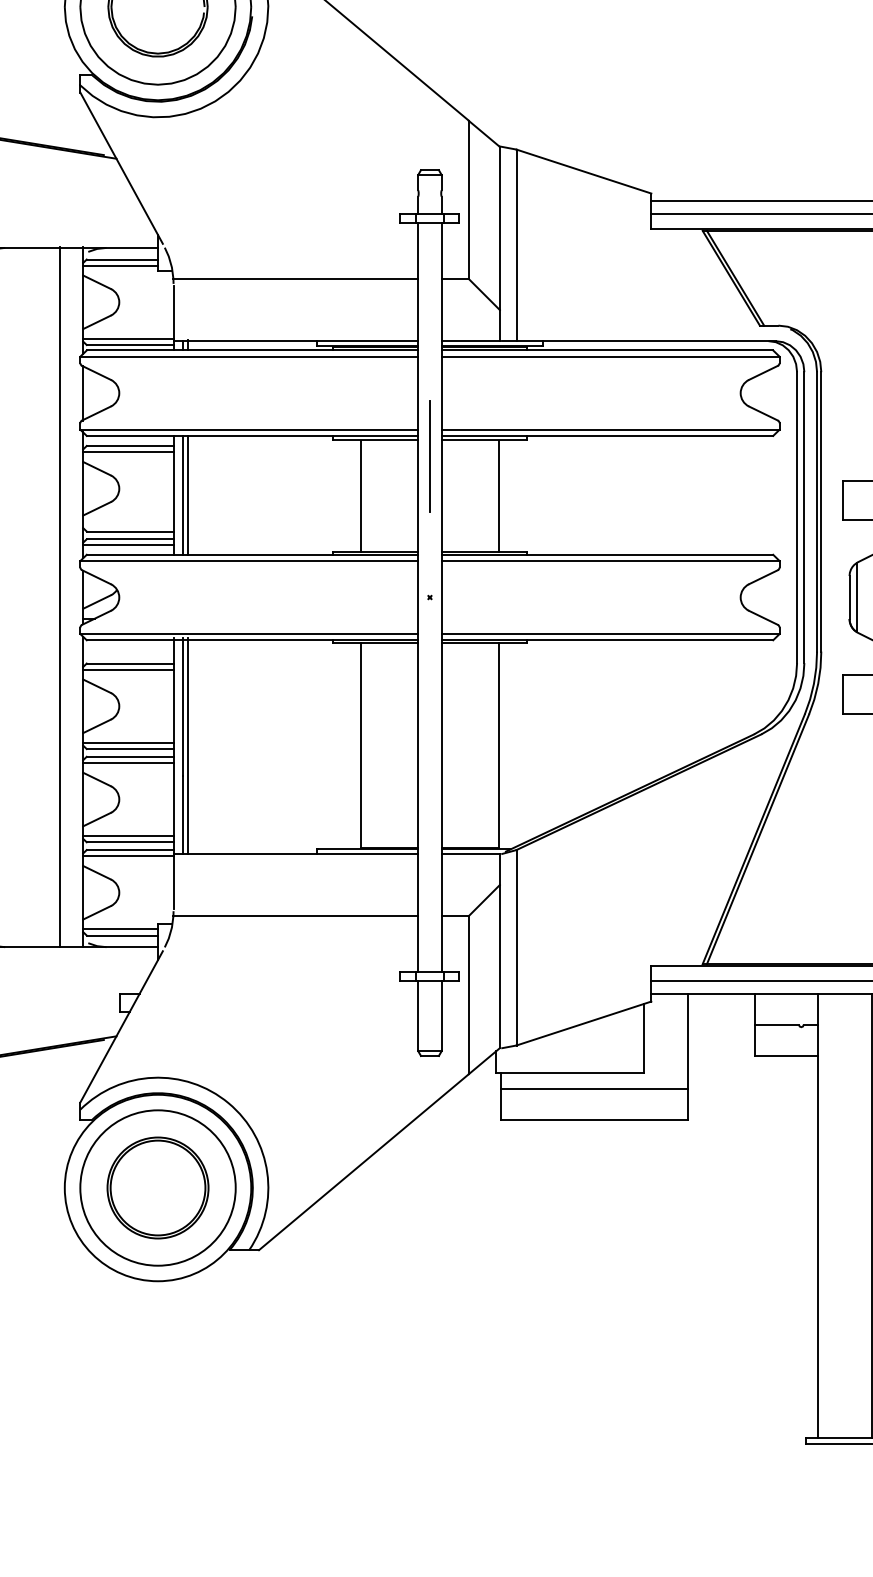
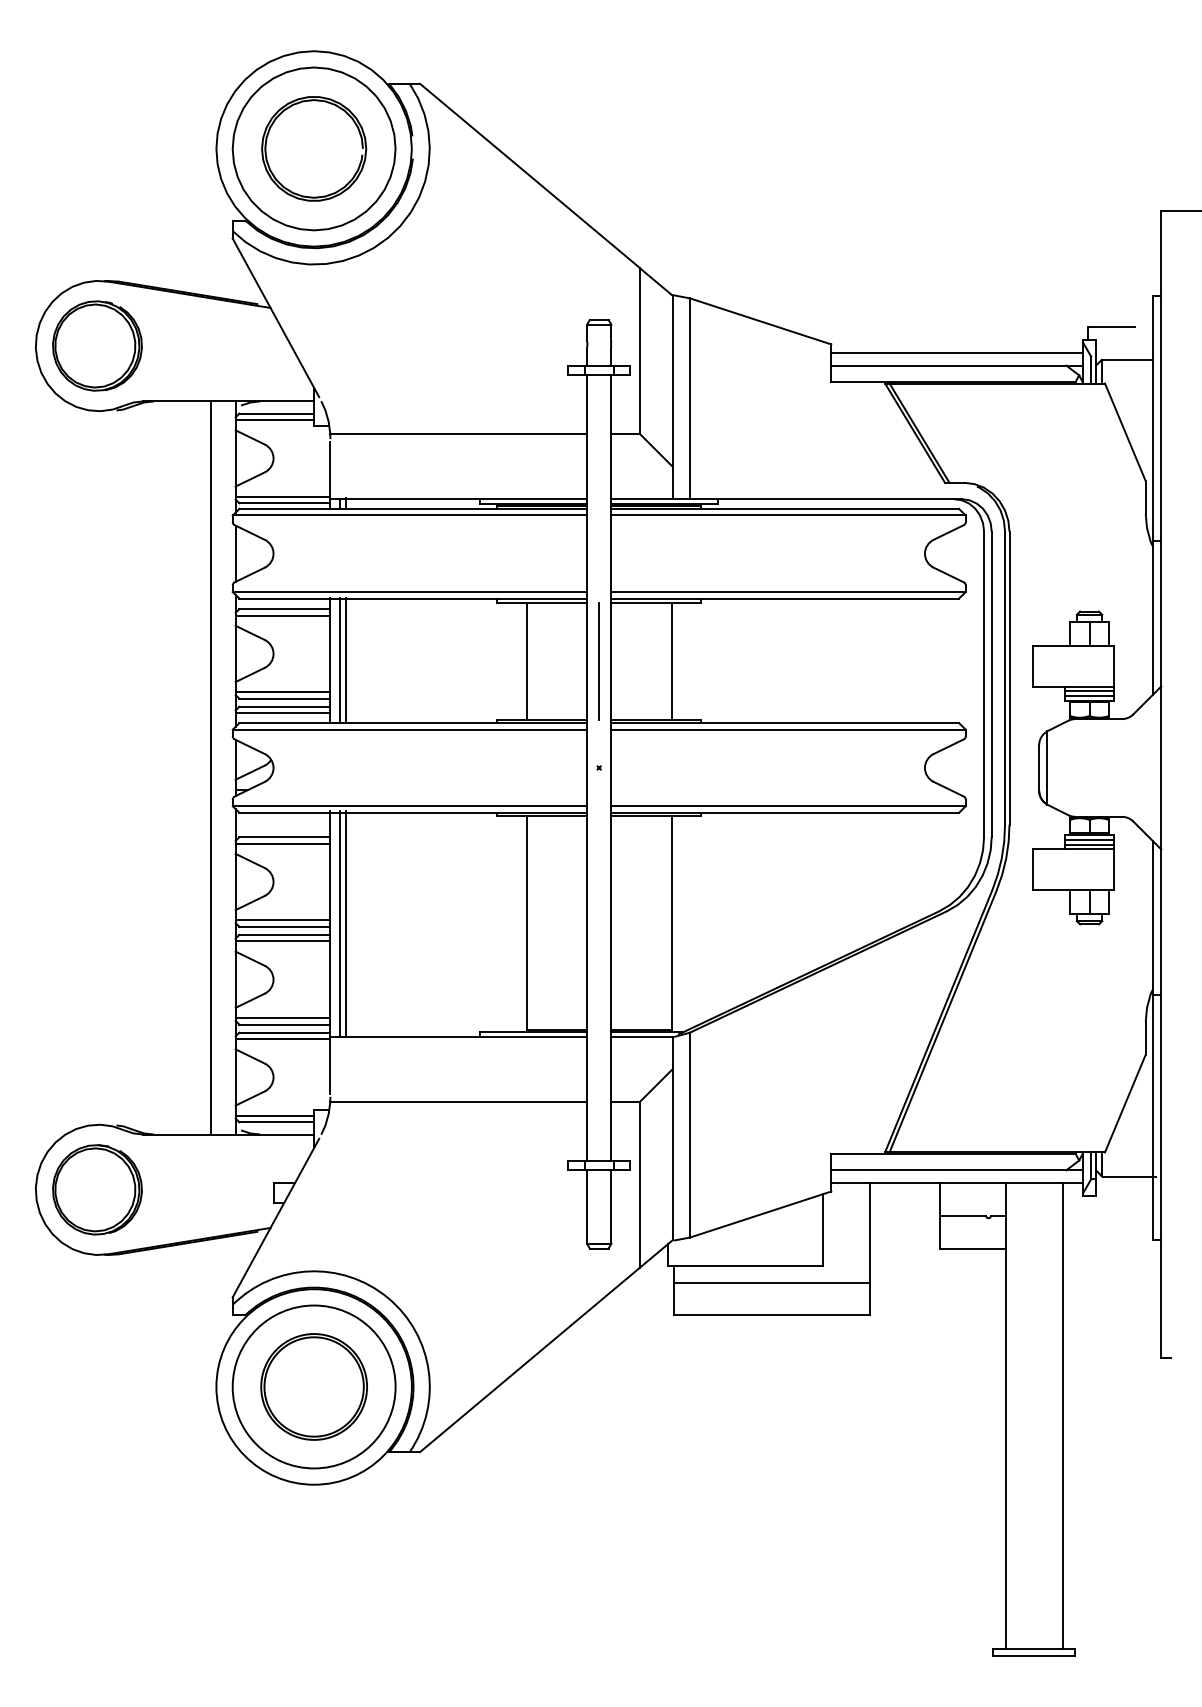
line: (429, 455) -> (598, 661), moved
line: (127, 525) -> (282, 692), added

